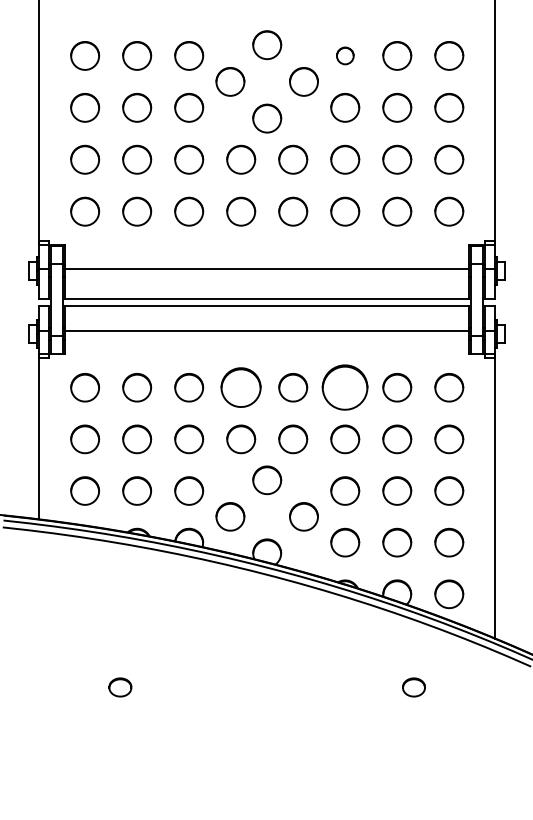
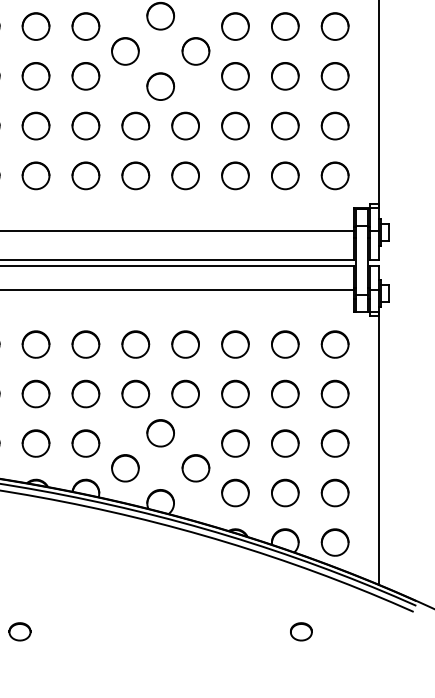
part: (345, 55) -> (235, 26), size x1.67
part: (241, 387) -> (136, 344), size x0.71
part: (345, 387) -> (235, 344), size x0.62

